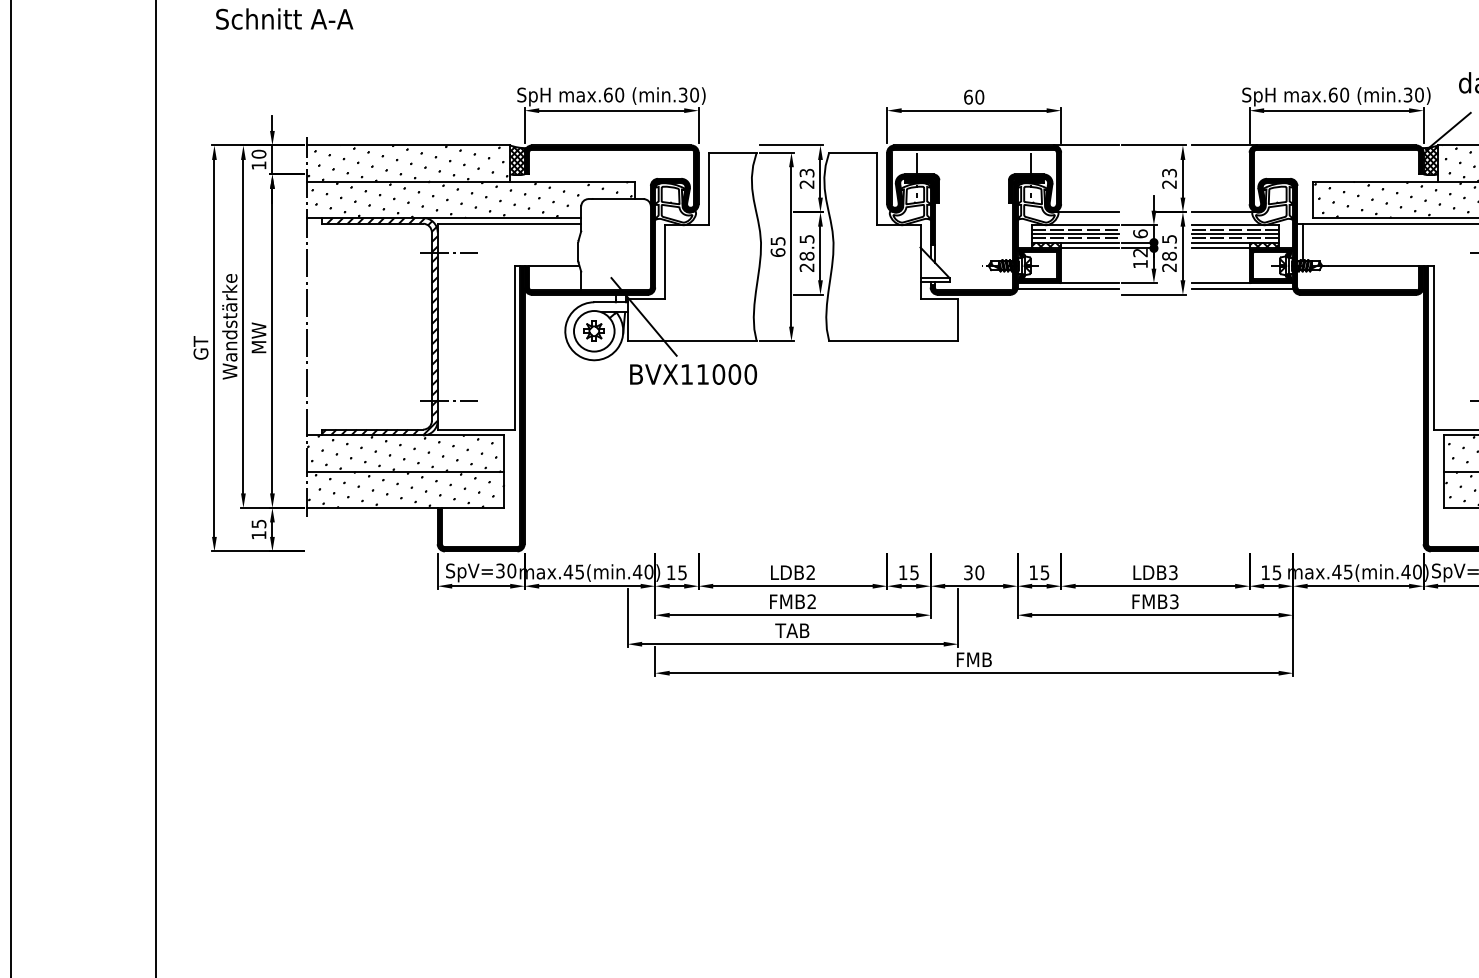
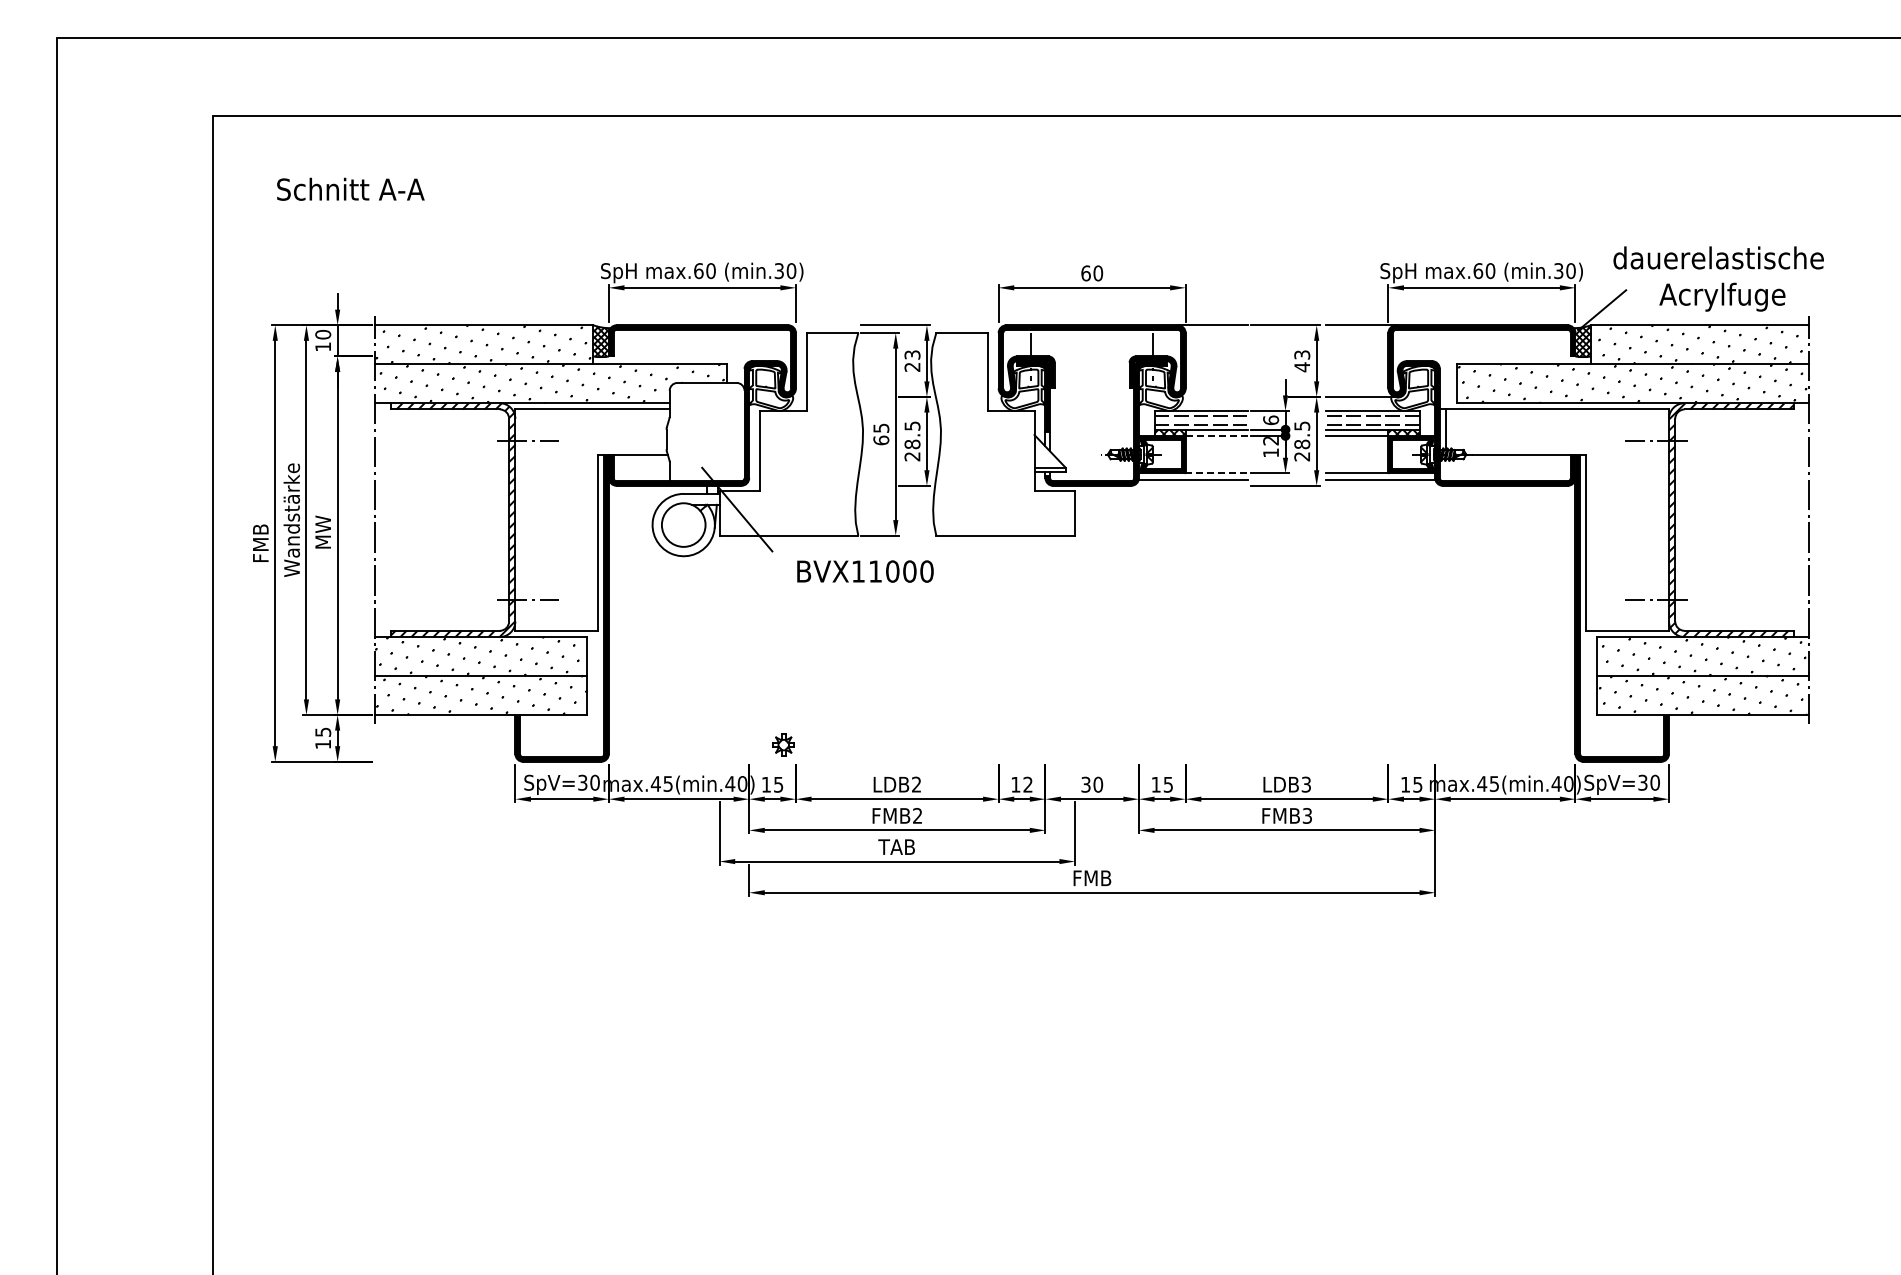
text: (1168, 184) -> (1301, 367), 23 -> 43
line: (1086, 211) -> (1212, 396), removed
line: (1075, 234) -> (1201, 420), removed
line: (1234, 234) -> (1372, 420), removed
line: (1090, 247) -> (1217, 435), solid -> dashed
line: (1089, 283) -> (1216, 473), solid -> dashed
part: (594, 330) -> (783, 744), moved
text: (200, 347) -> (260, 542), GT -> FMB
text: (693, 374) -> (865, 571), moved
text: (913, 572) -> (1027, 784), 15 -> 12

